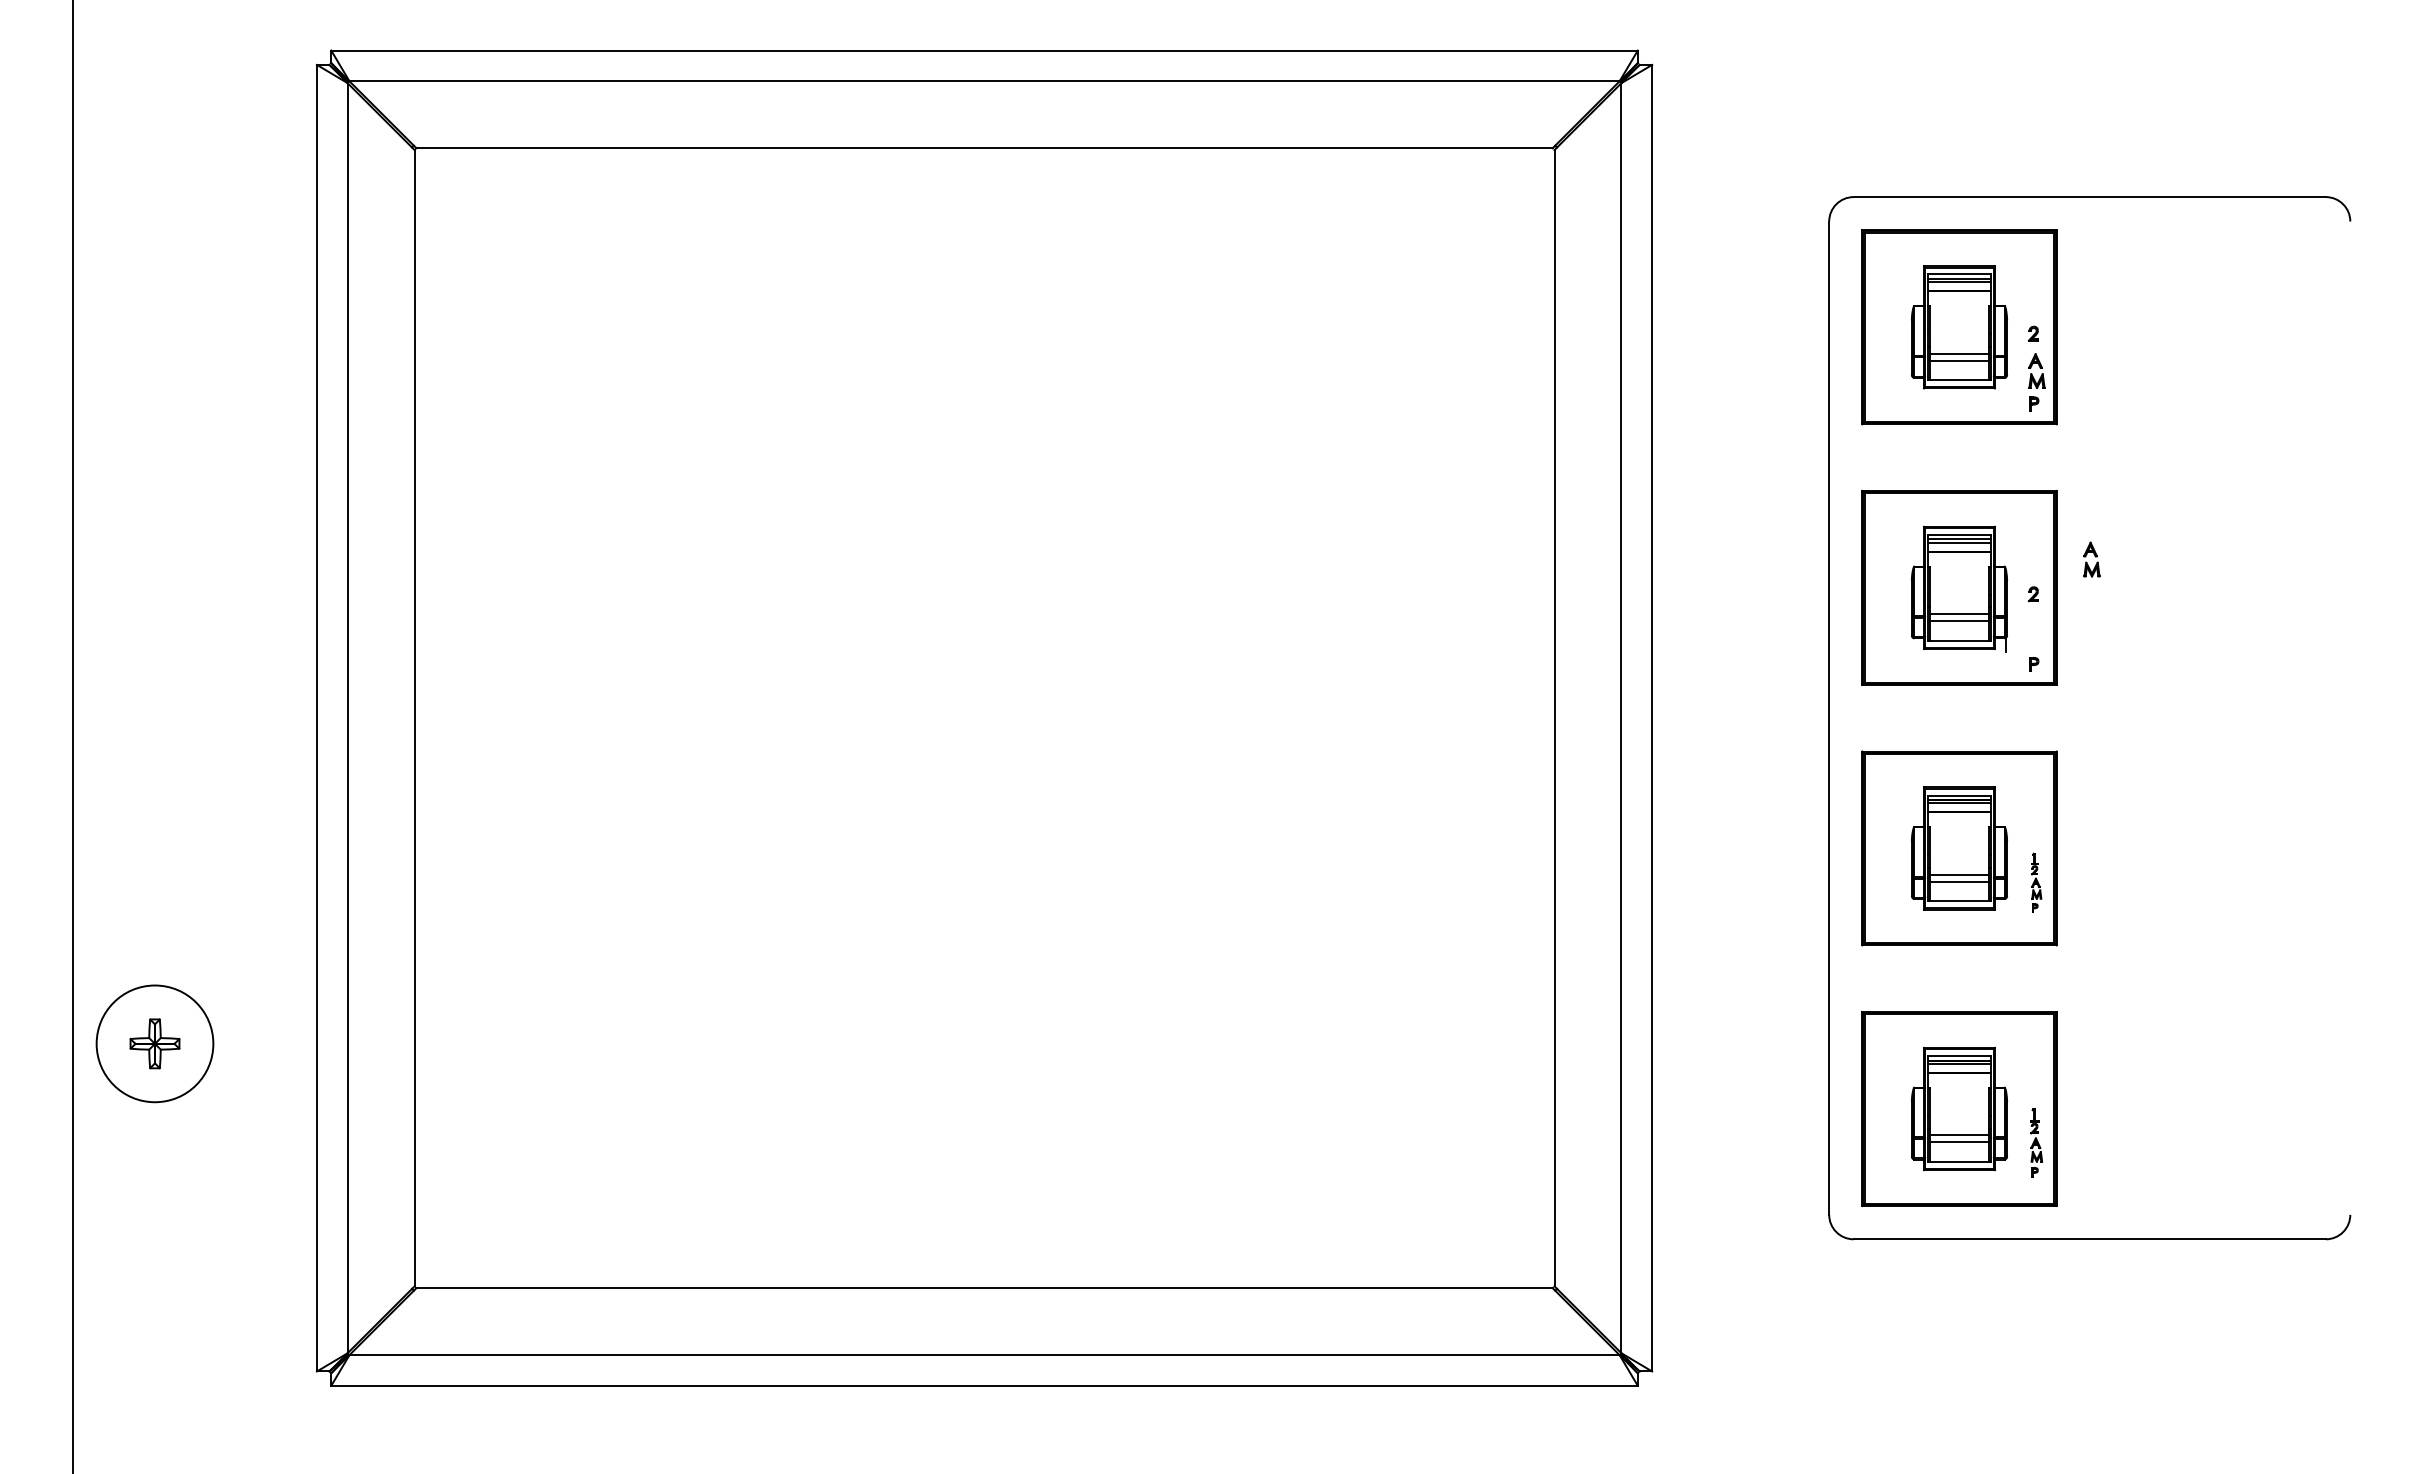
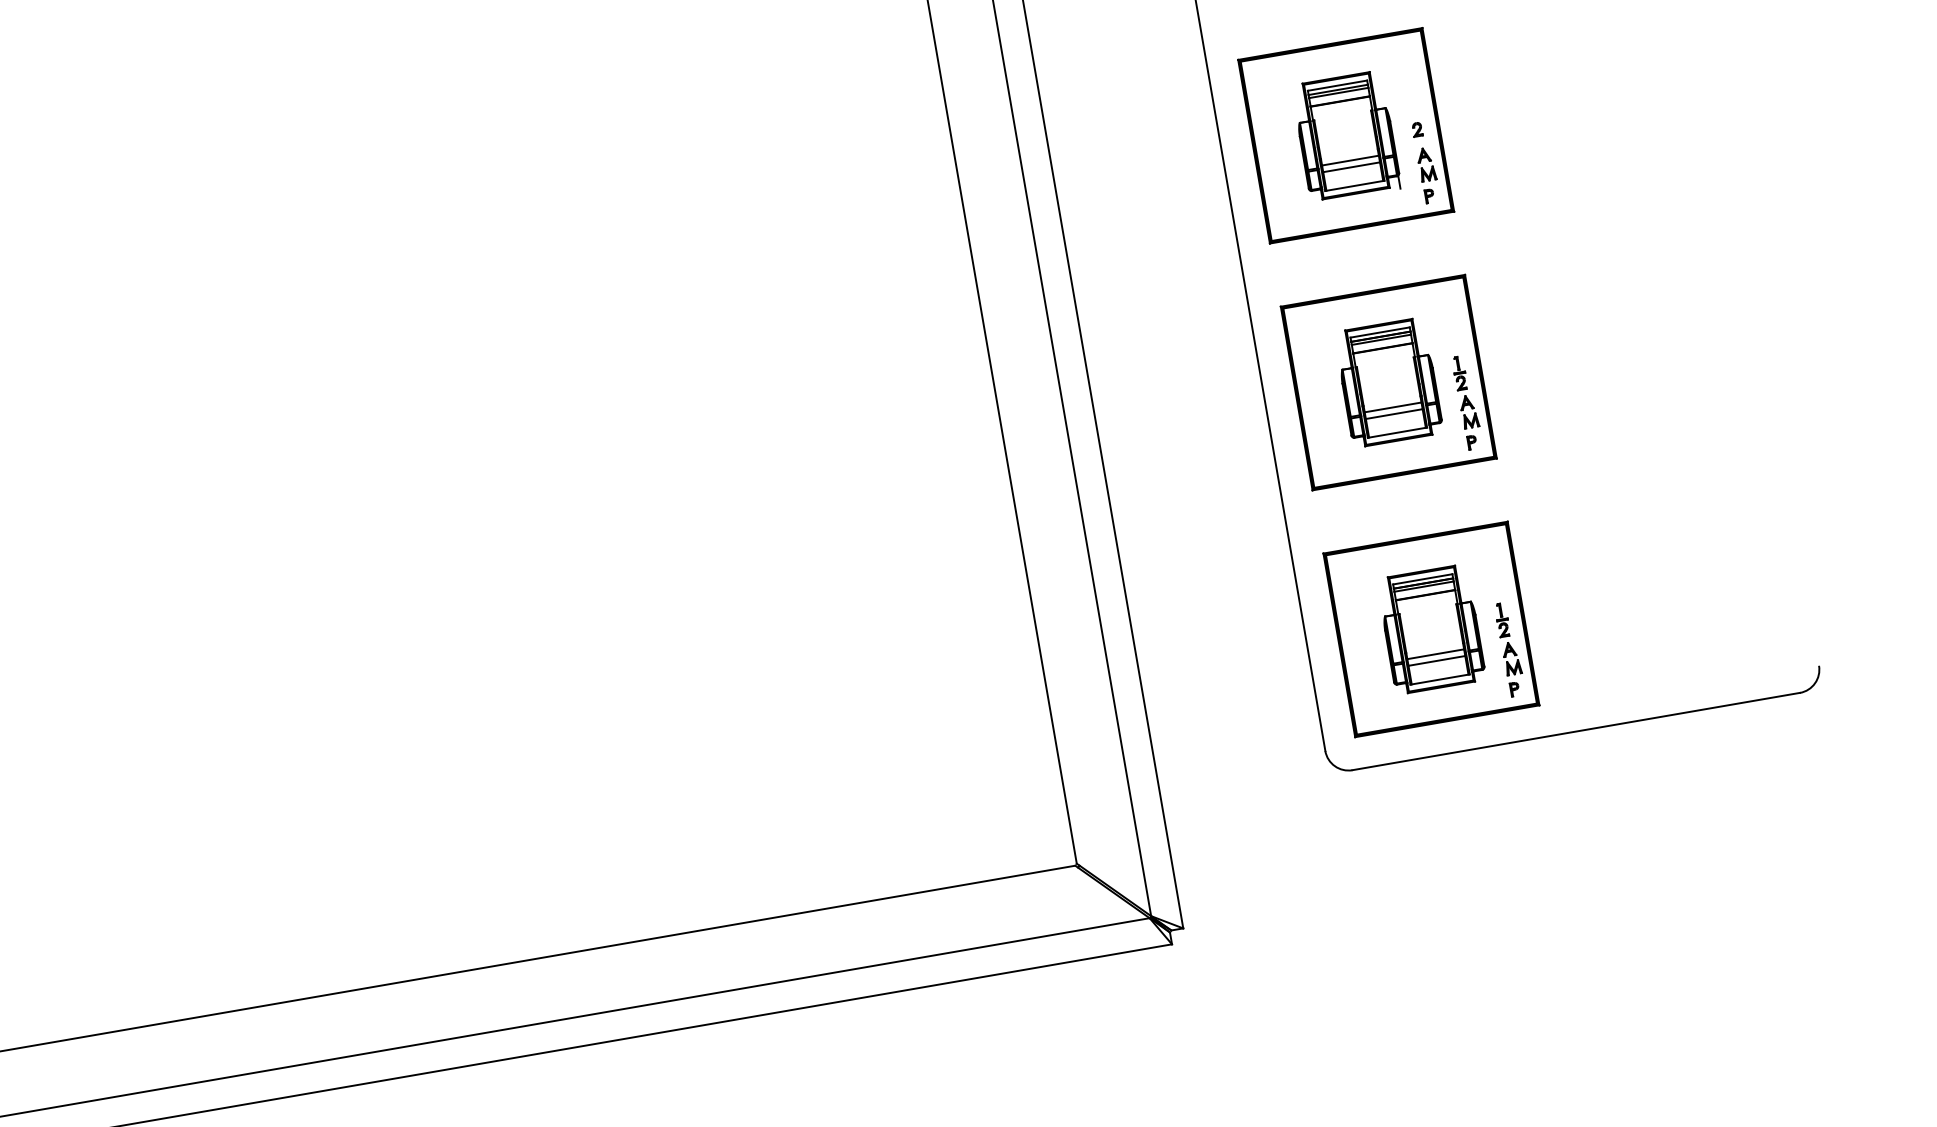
part: (2091, 559) -> (1426, 164), moved
part: (2036, 882) -> (1467, 402), size x1.67
part: (2036, 1142) -> (1509, 648), size x1.43

